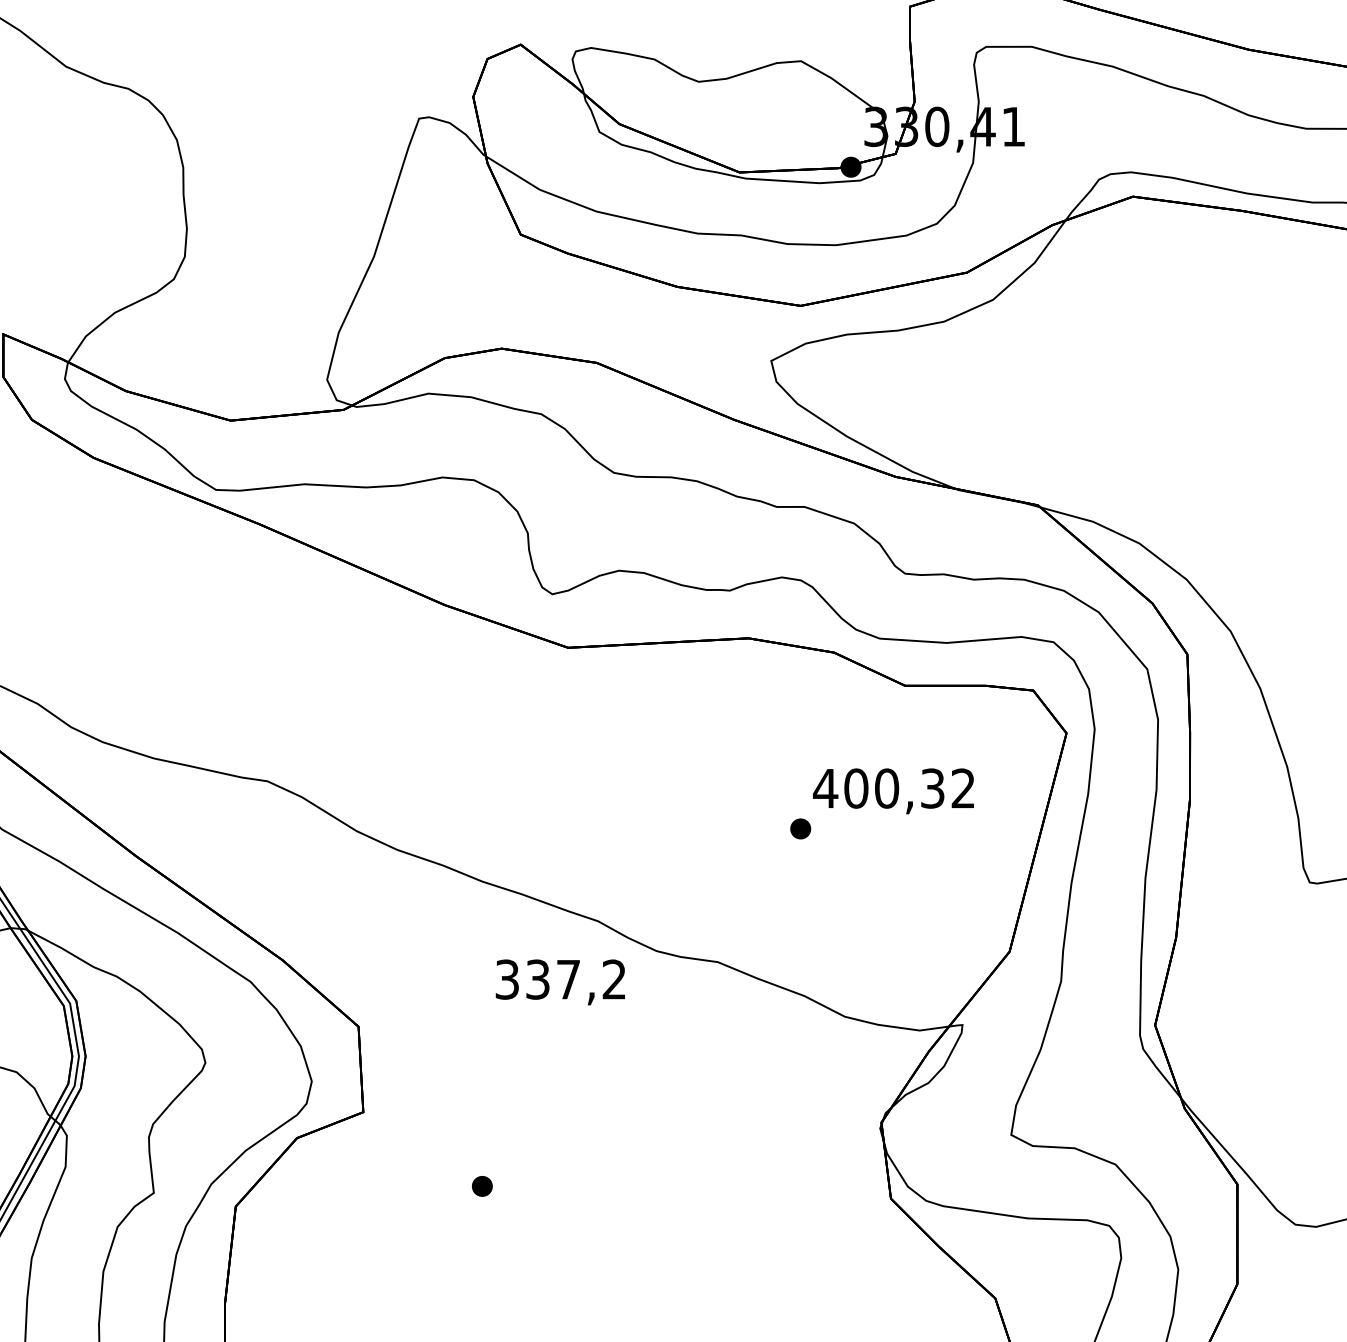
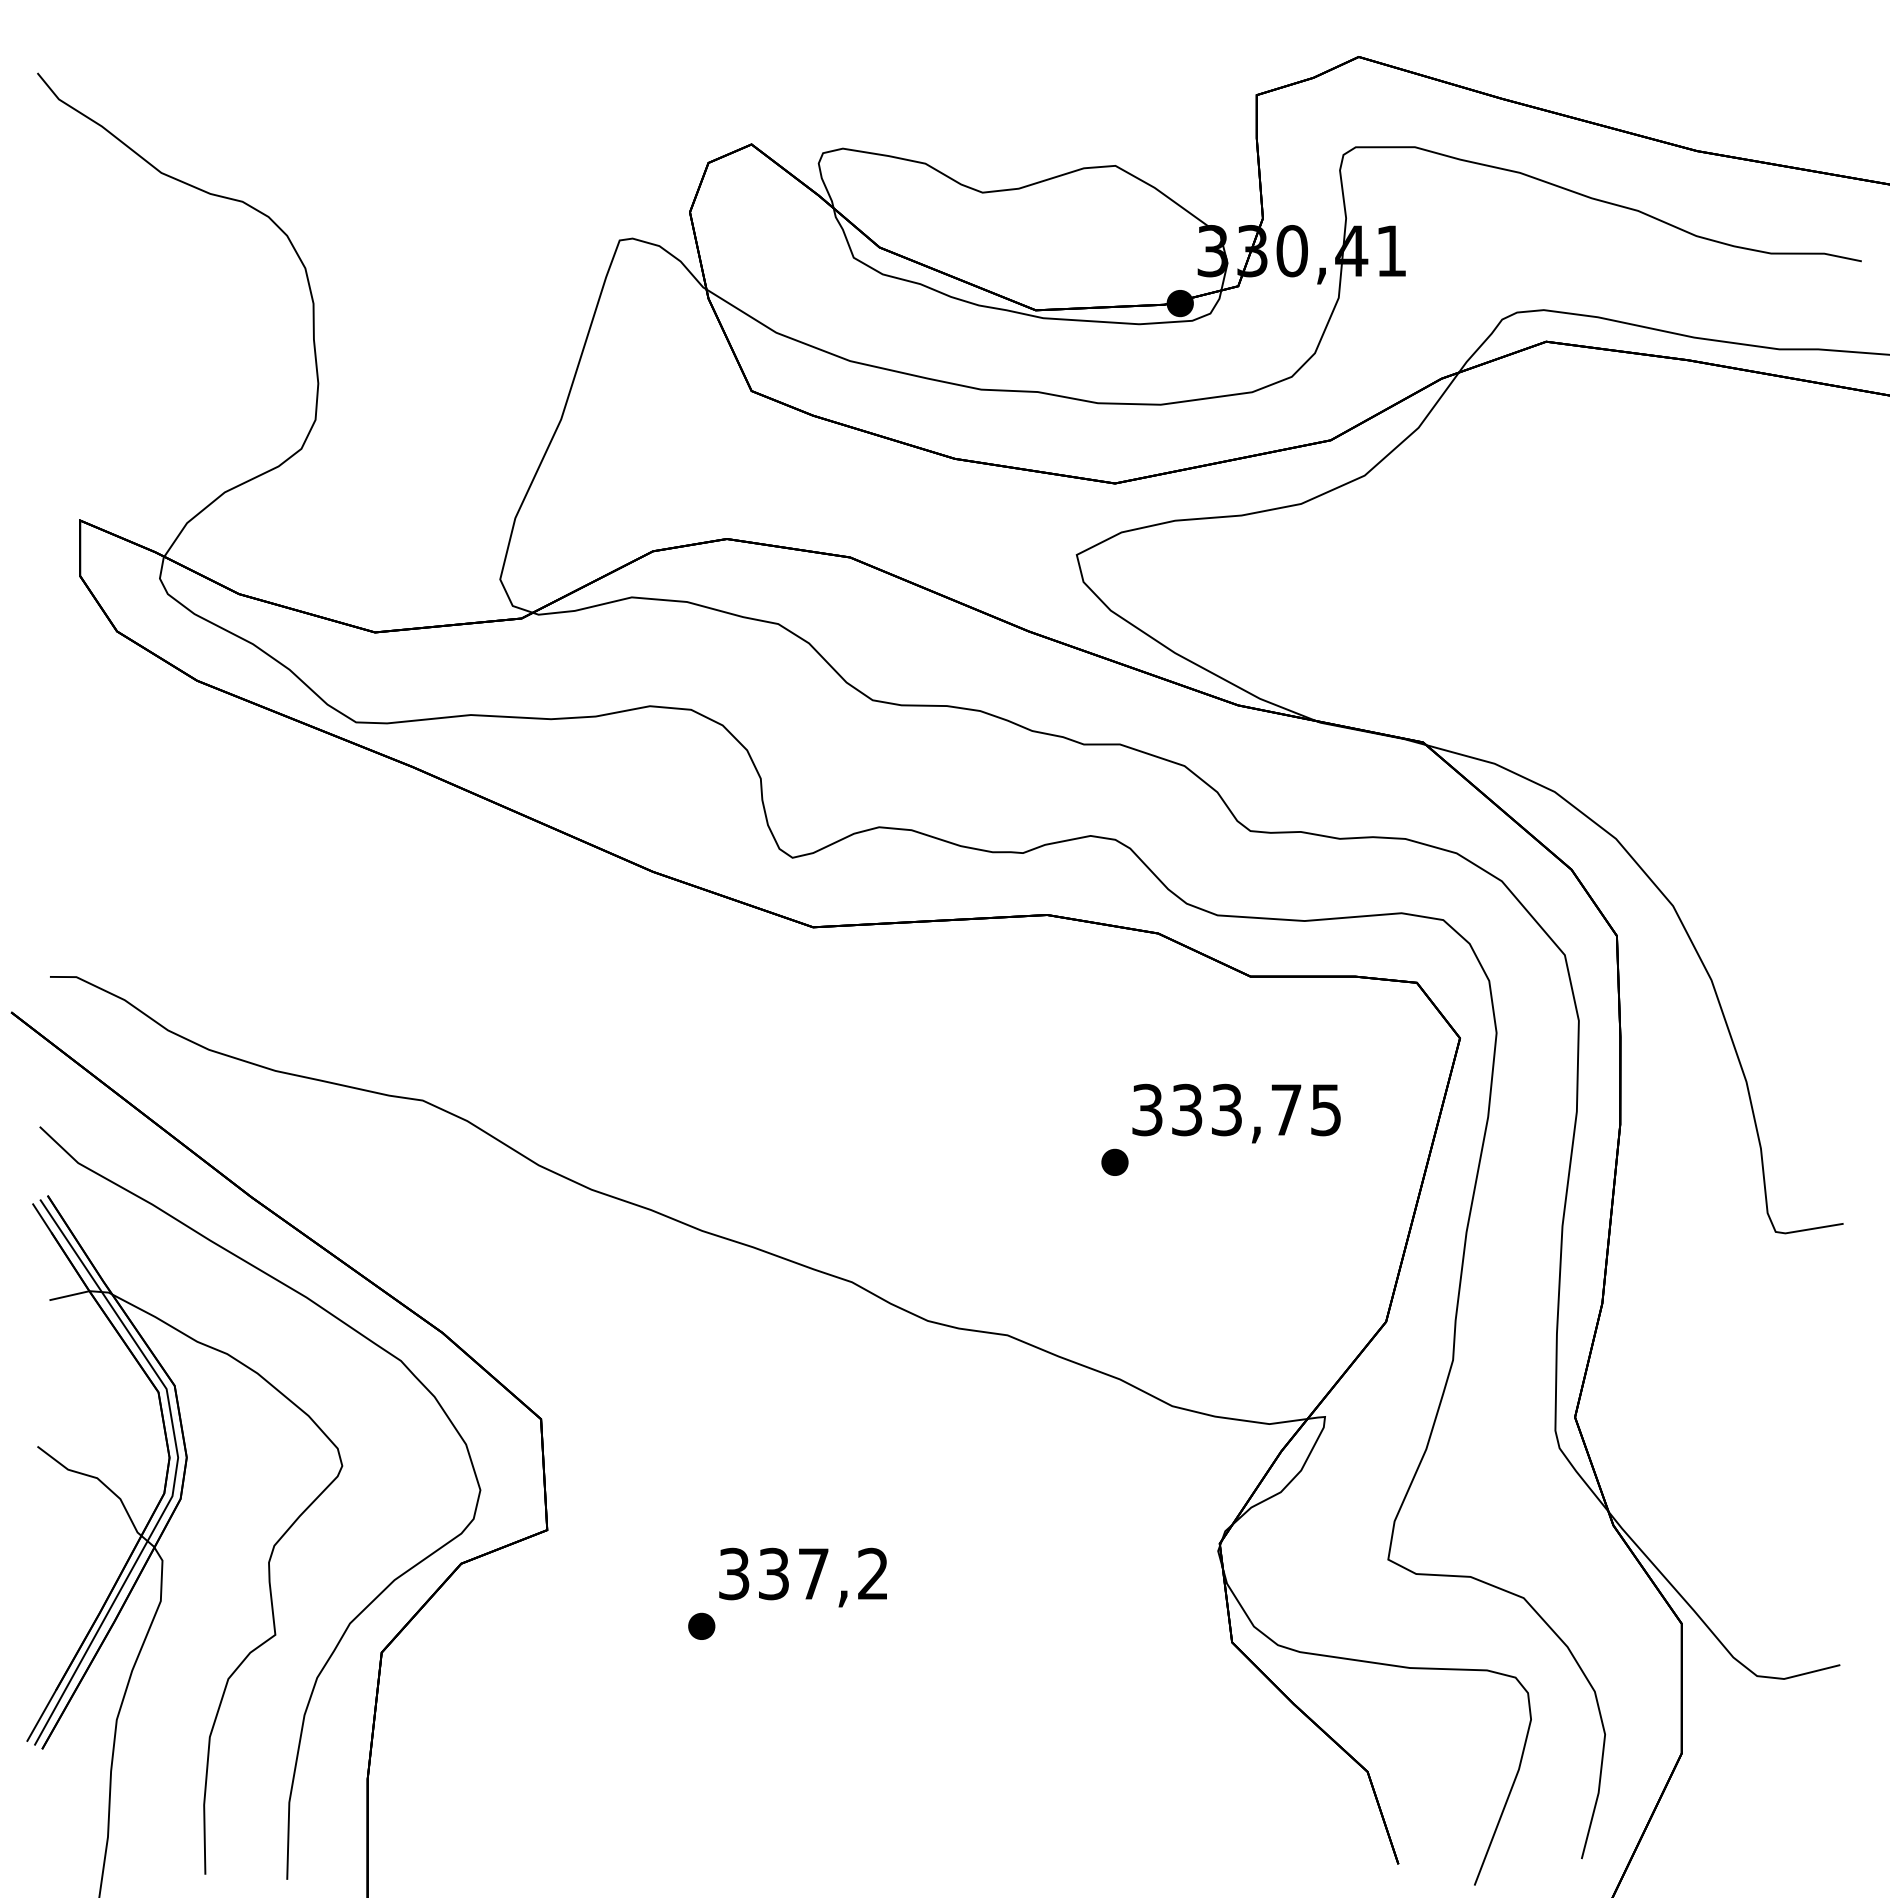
text: (893, 788) -> (1235, 1109), 400,32 -> 333,75
text: (559, 982) -> (802, 1577), moved

